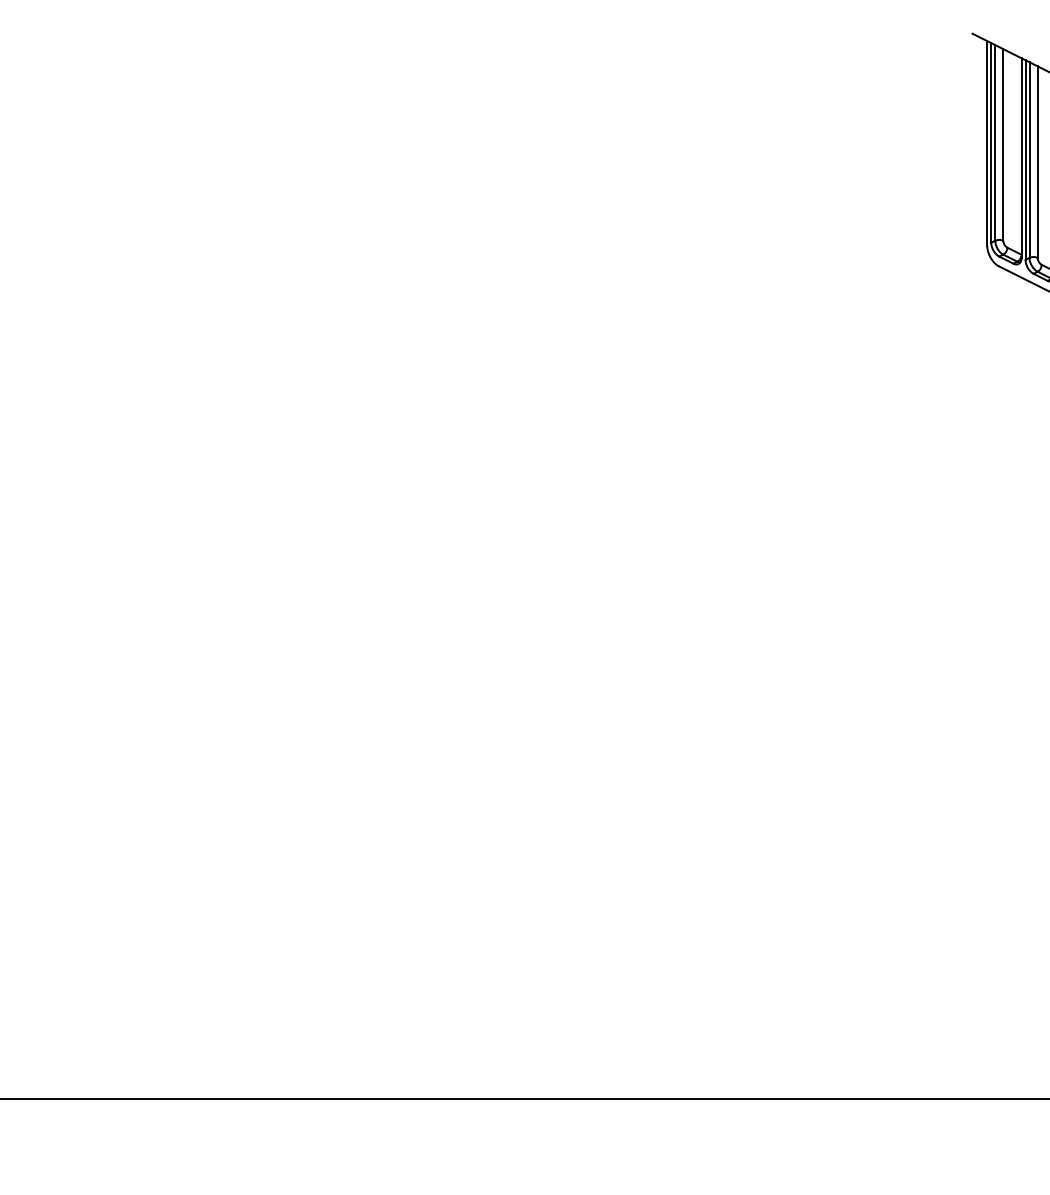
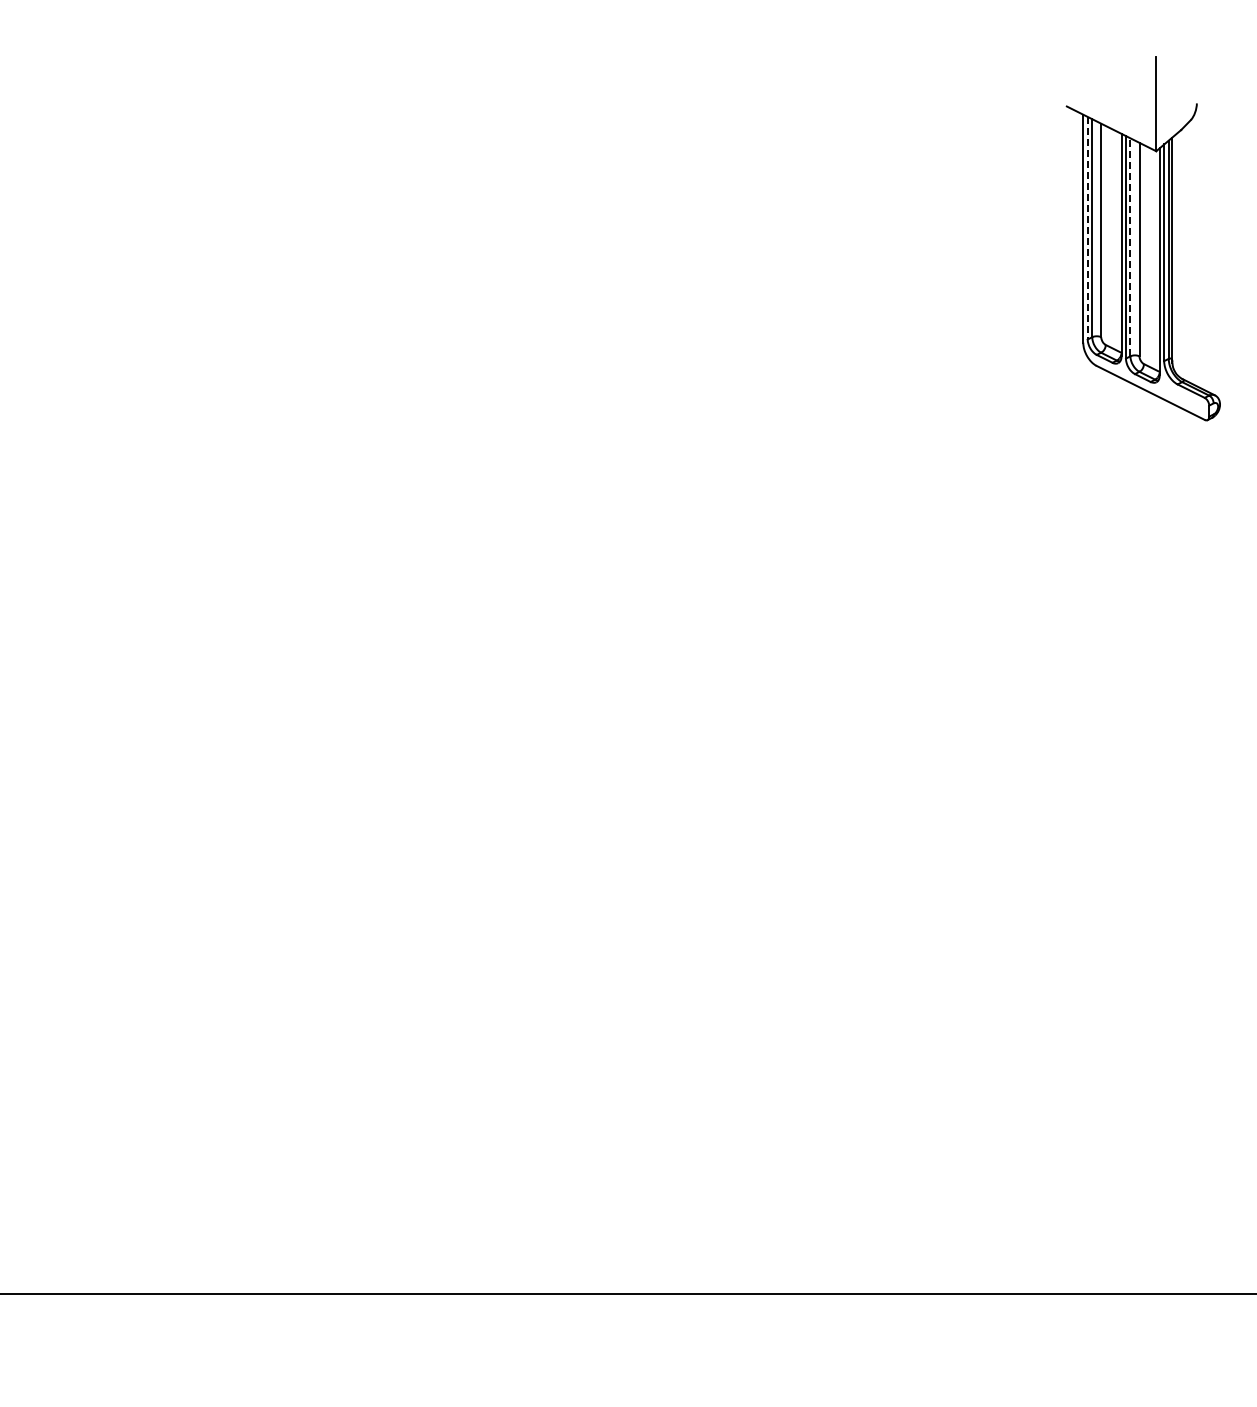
line: (991, 143) -> (1087, 228), solid -> dashed
line: (1029, 160) -> (1130, 247), solid -> dashed

